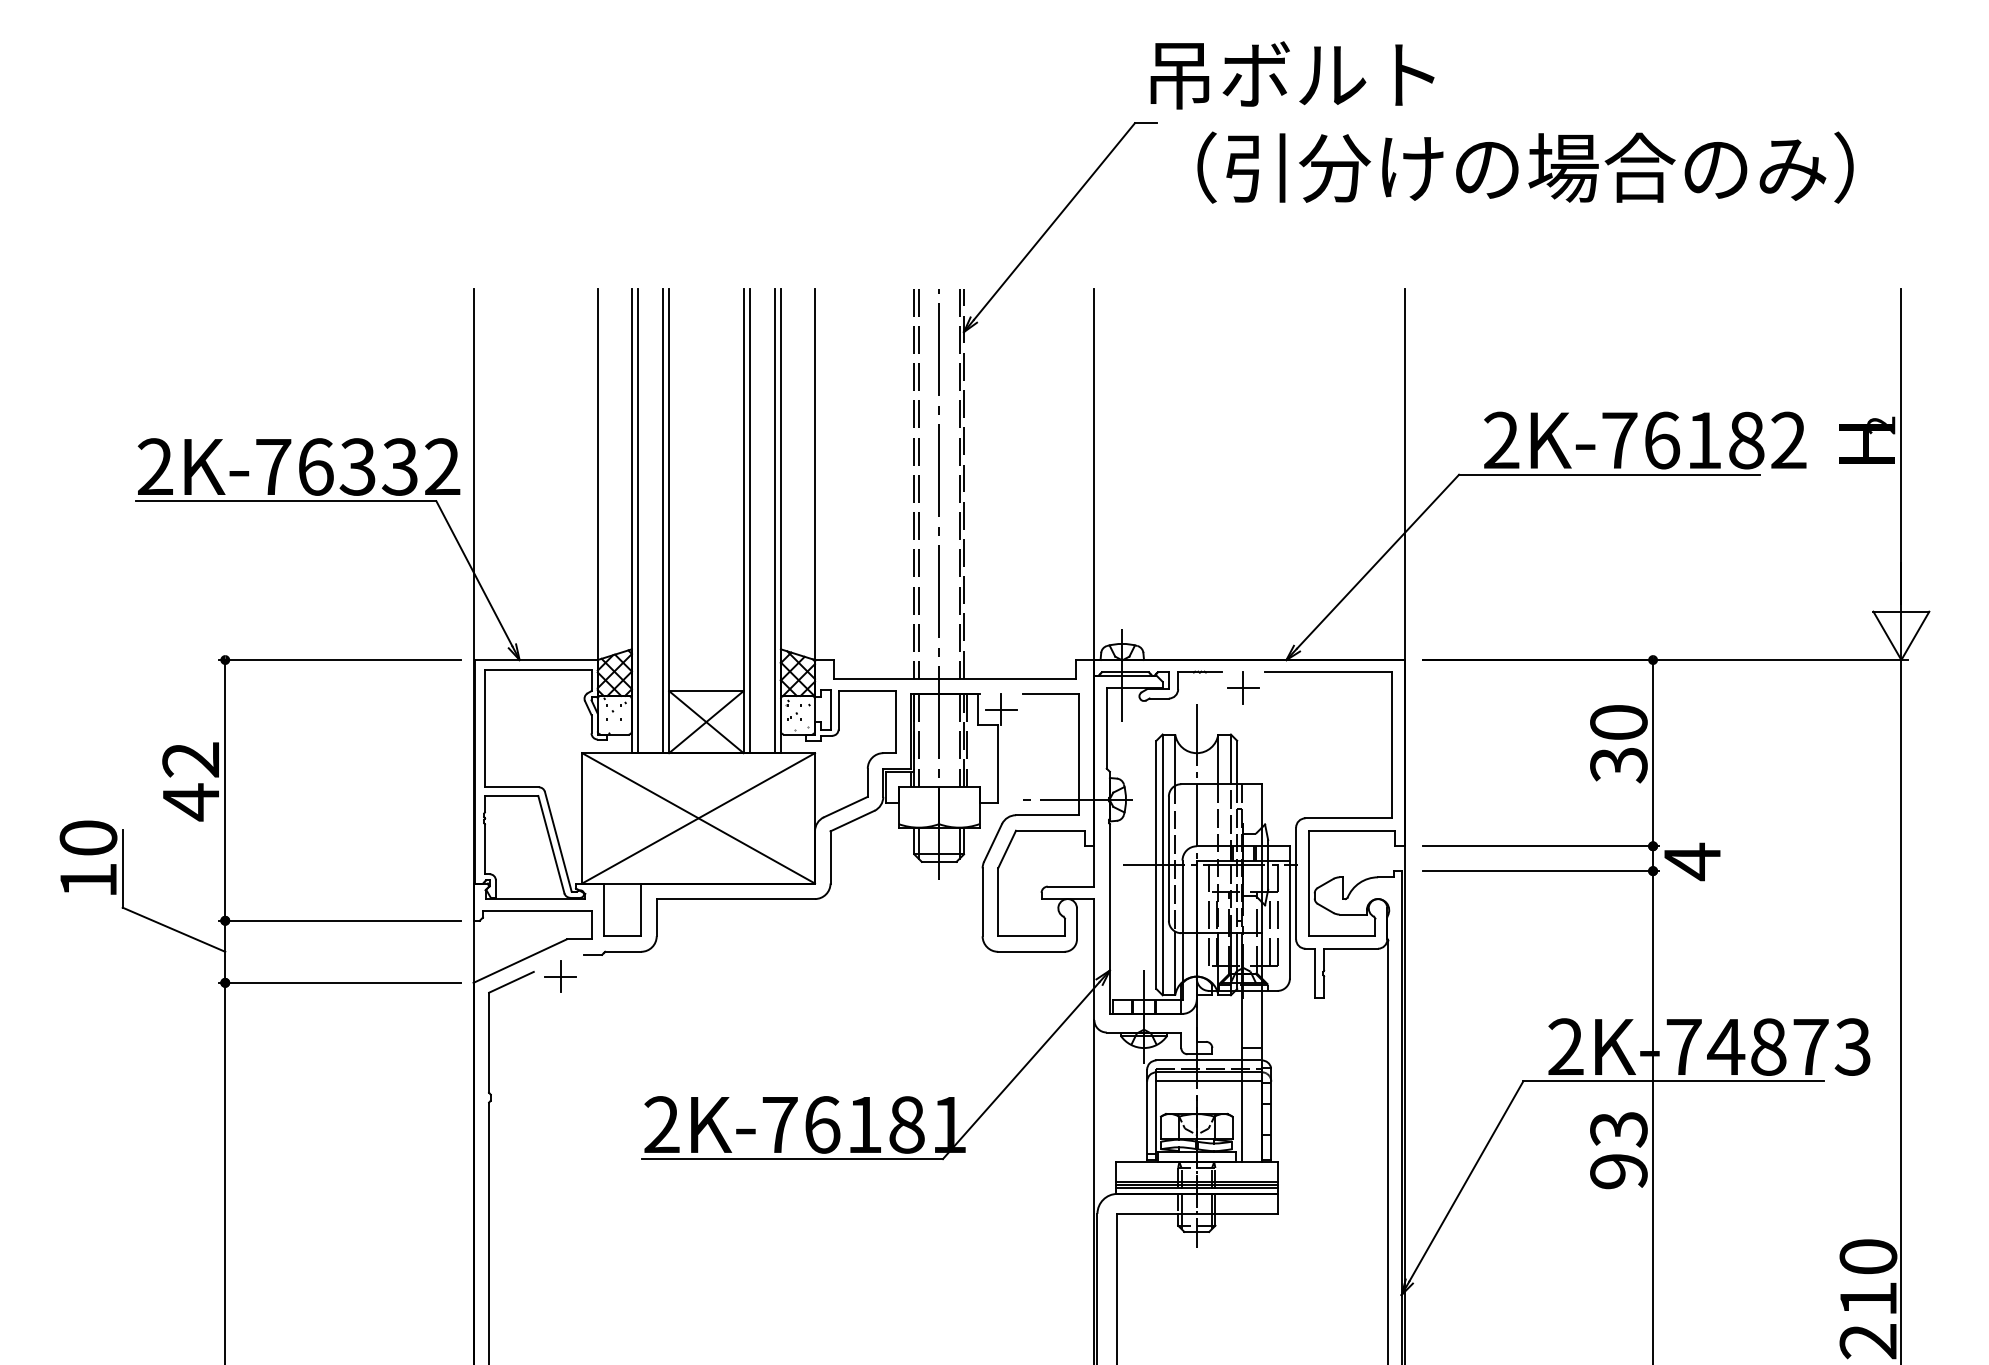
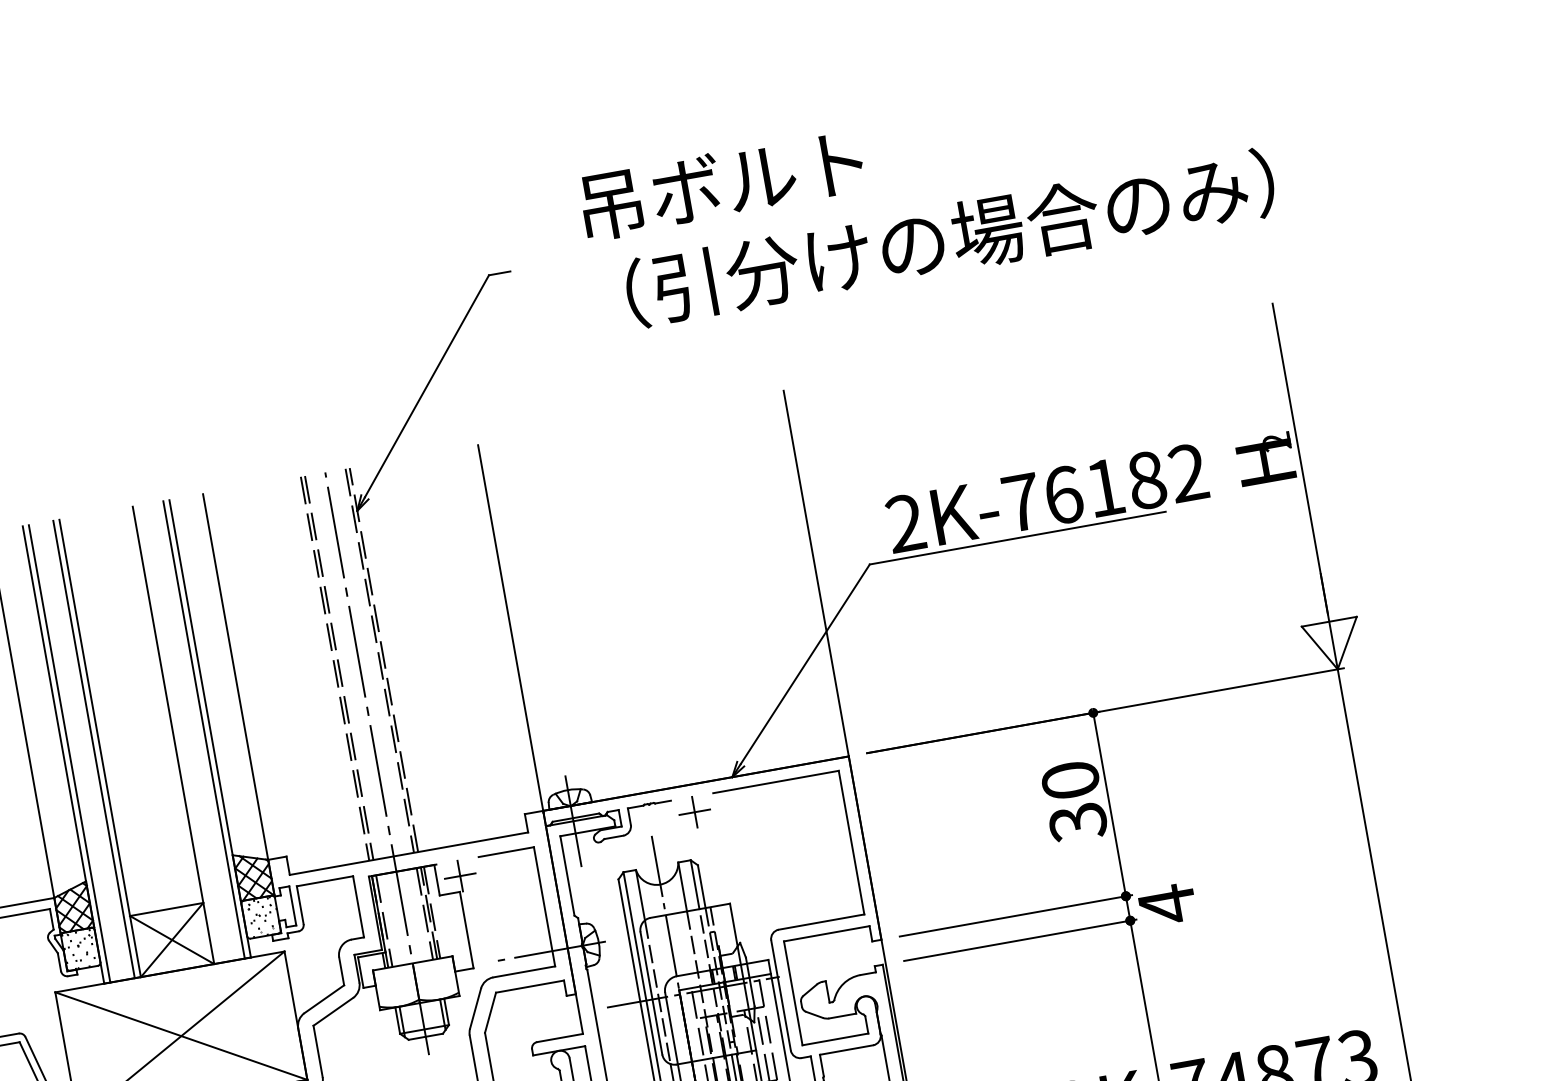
text: (1292, 75) -> (722, 185), moved
text: (1525, 167) -> (950, 238), moved
line: (749, 520) -> (179, 733), removed

